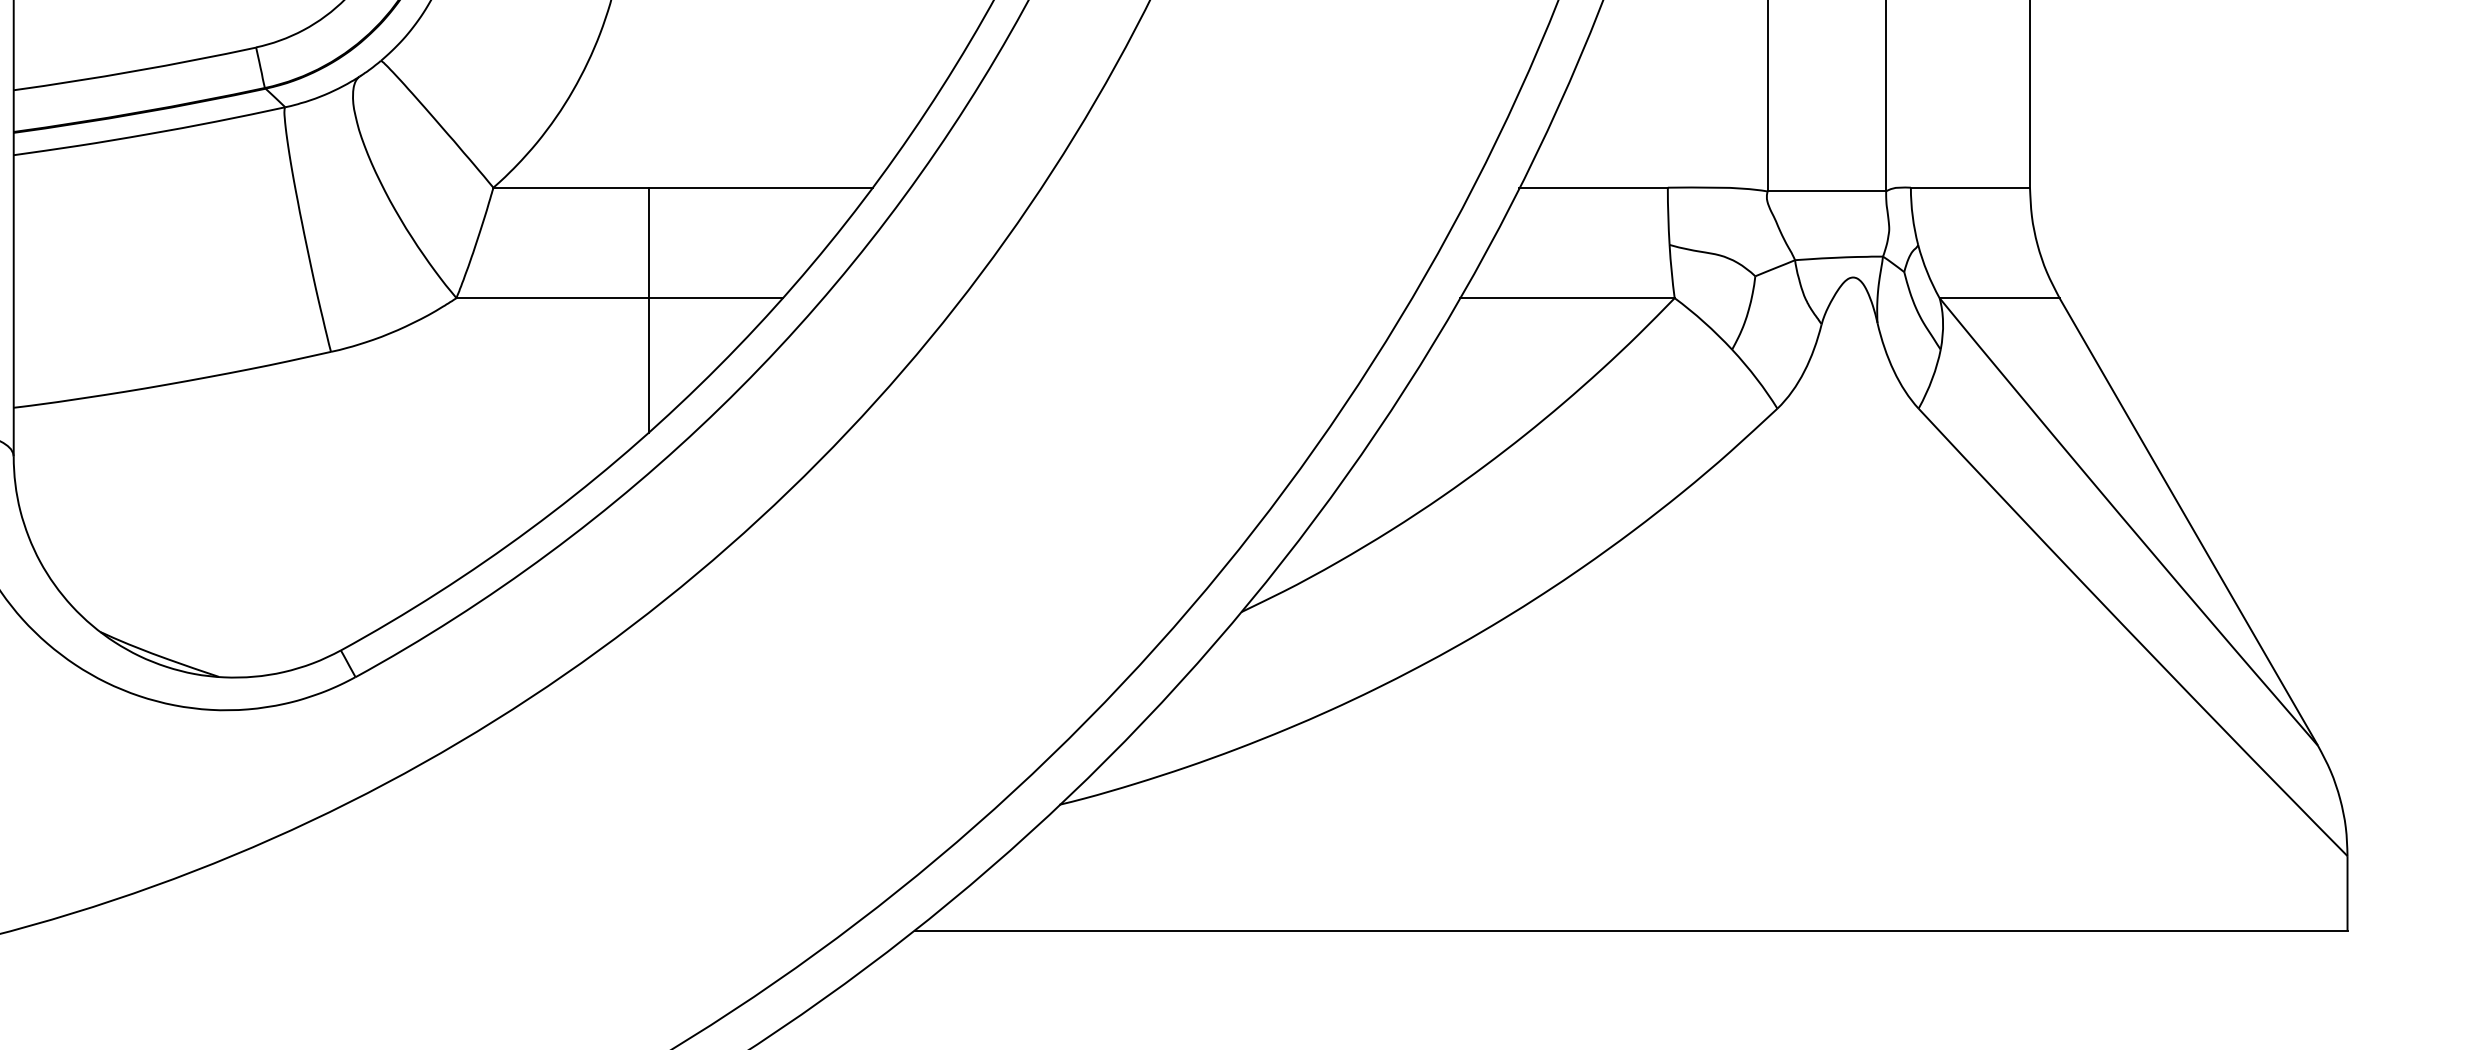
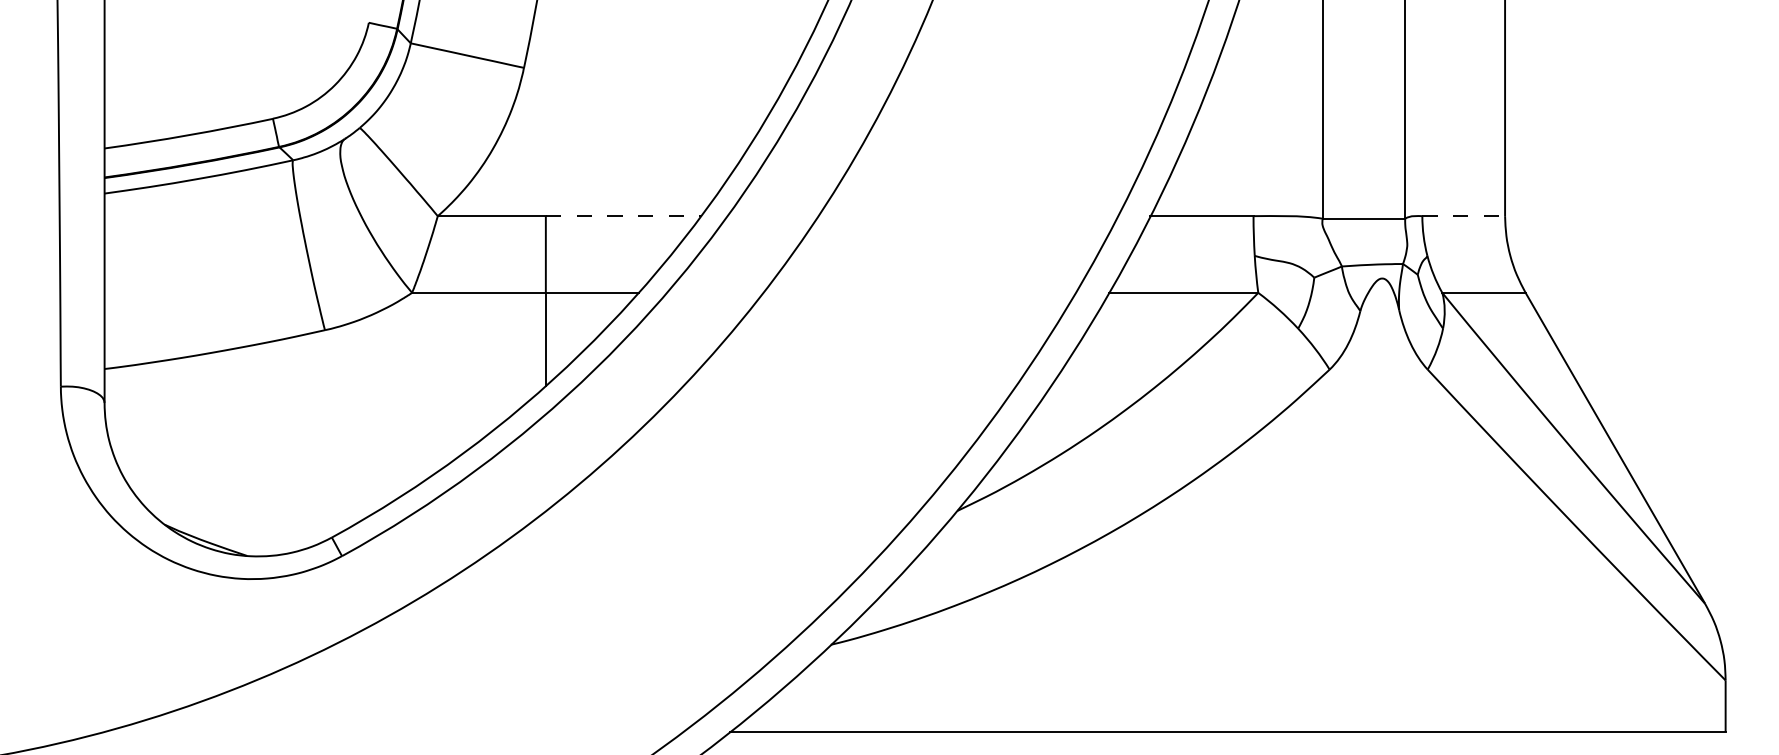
line: (760, 188) -> (623, 216), solid -> dashed
line: (1971, 188) -> (1464, 216), solid -> dashed

